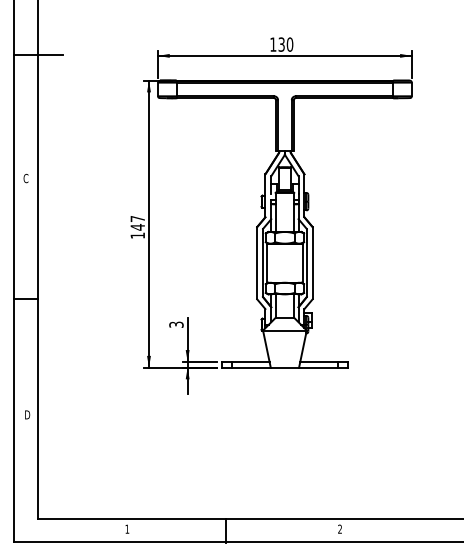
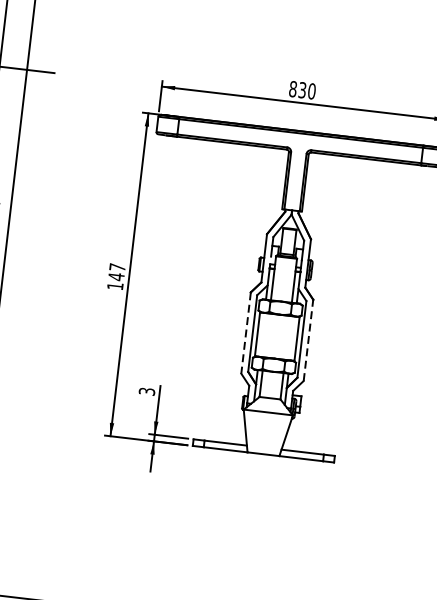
text: (273, 44) -> (293, 89), 130 -> 830
line: (312, 262) -> (308, 339), solid -> dashed
line: (257, 263) -> (246, 333), solid -> dashed

